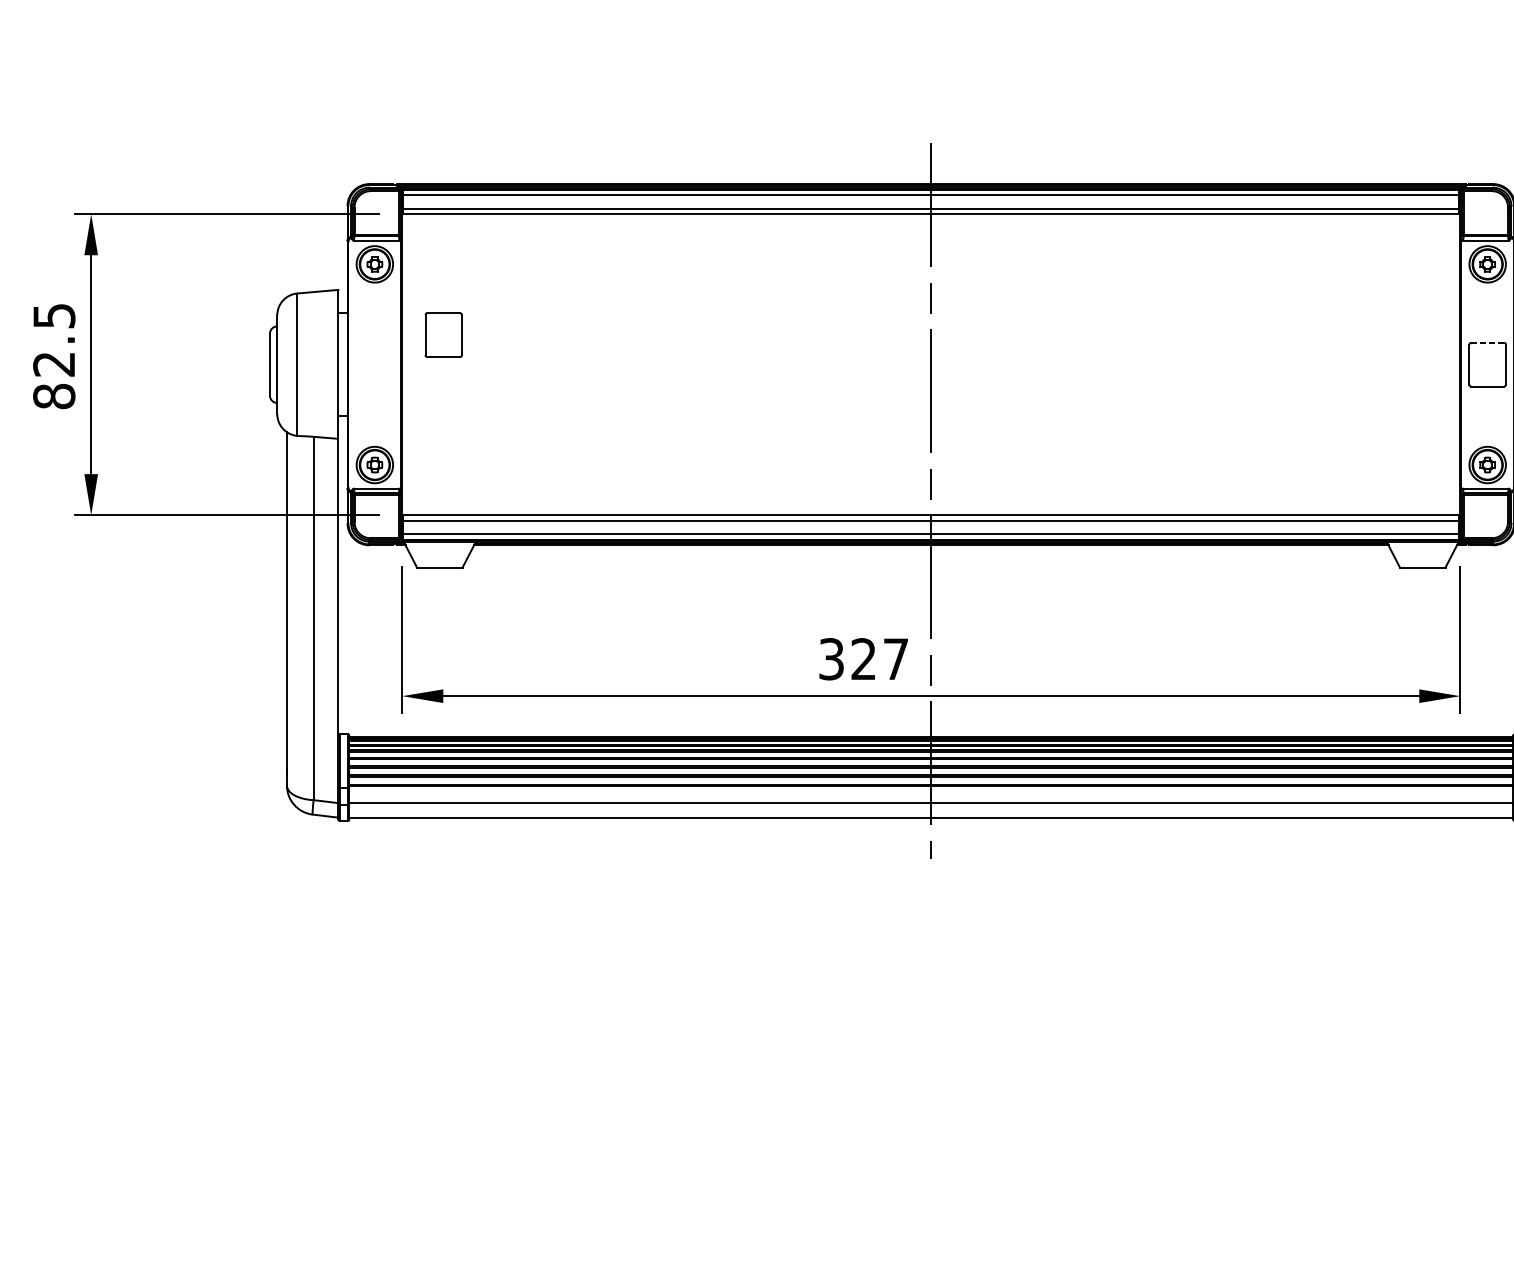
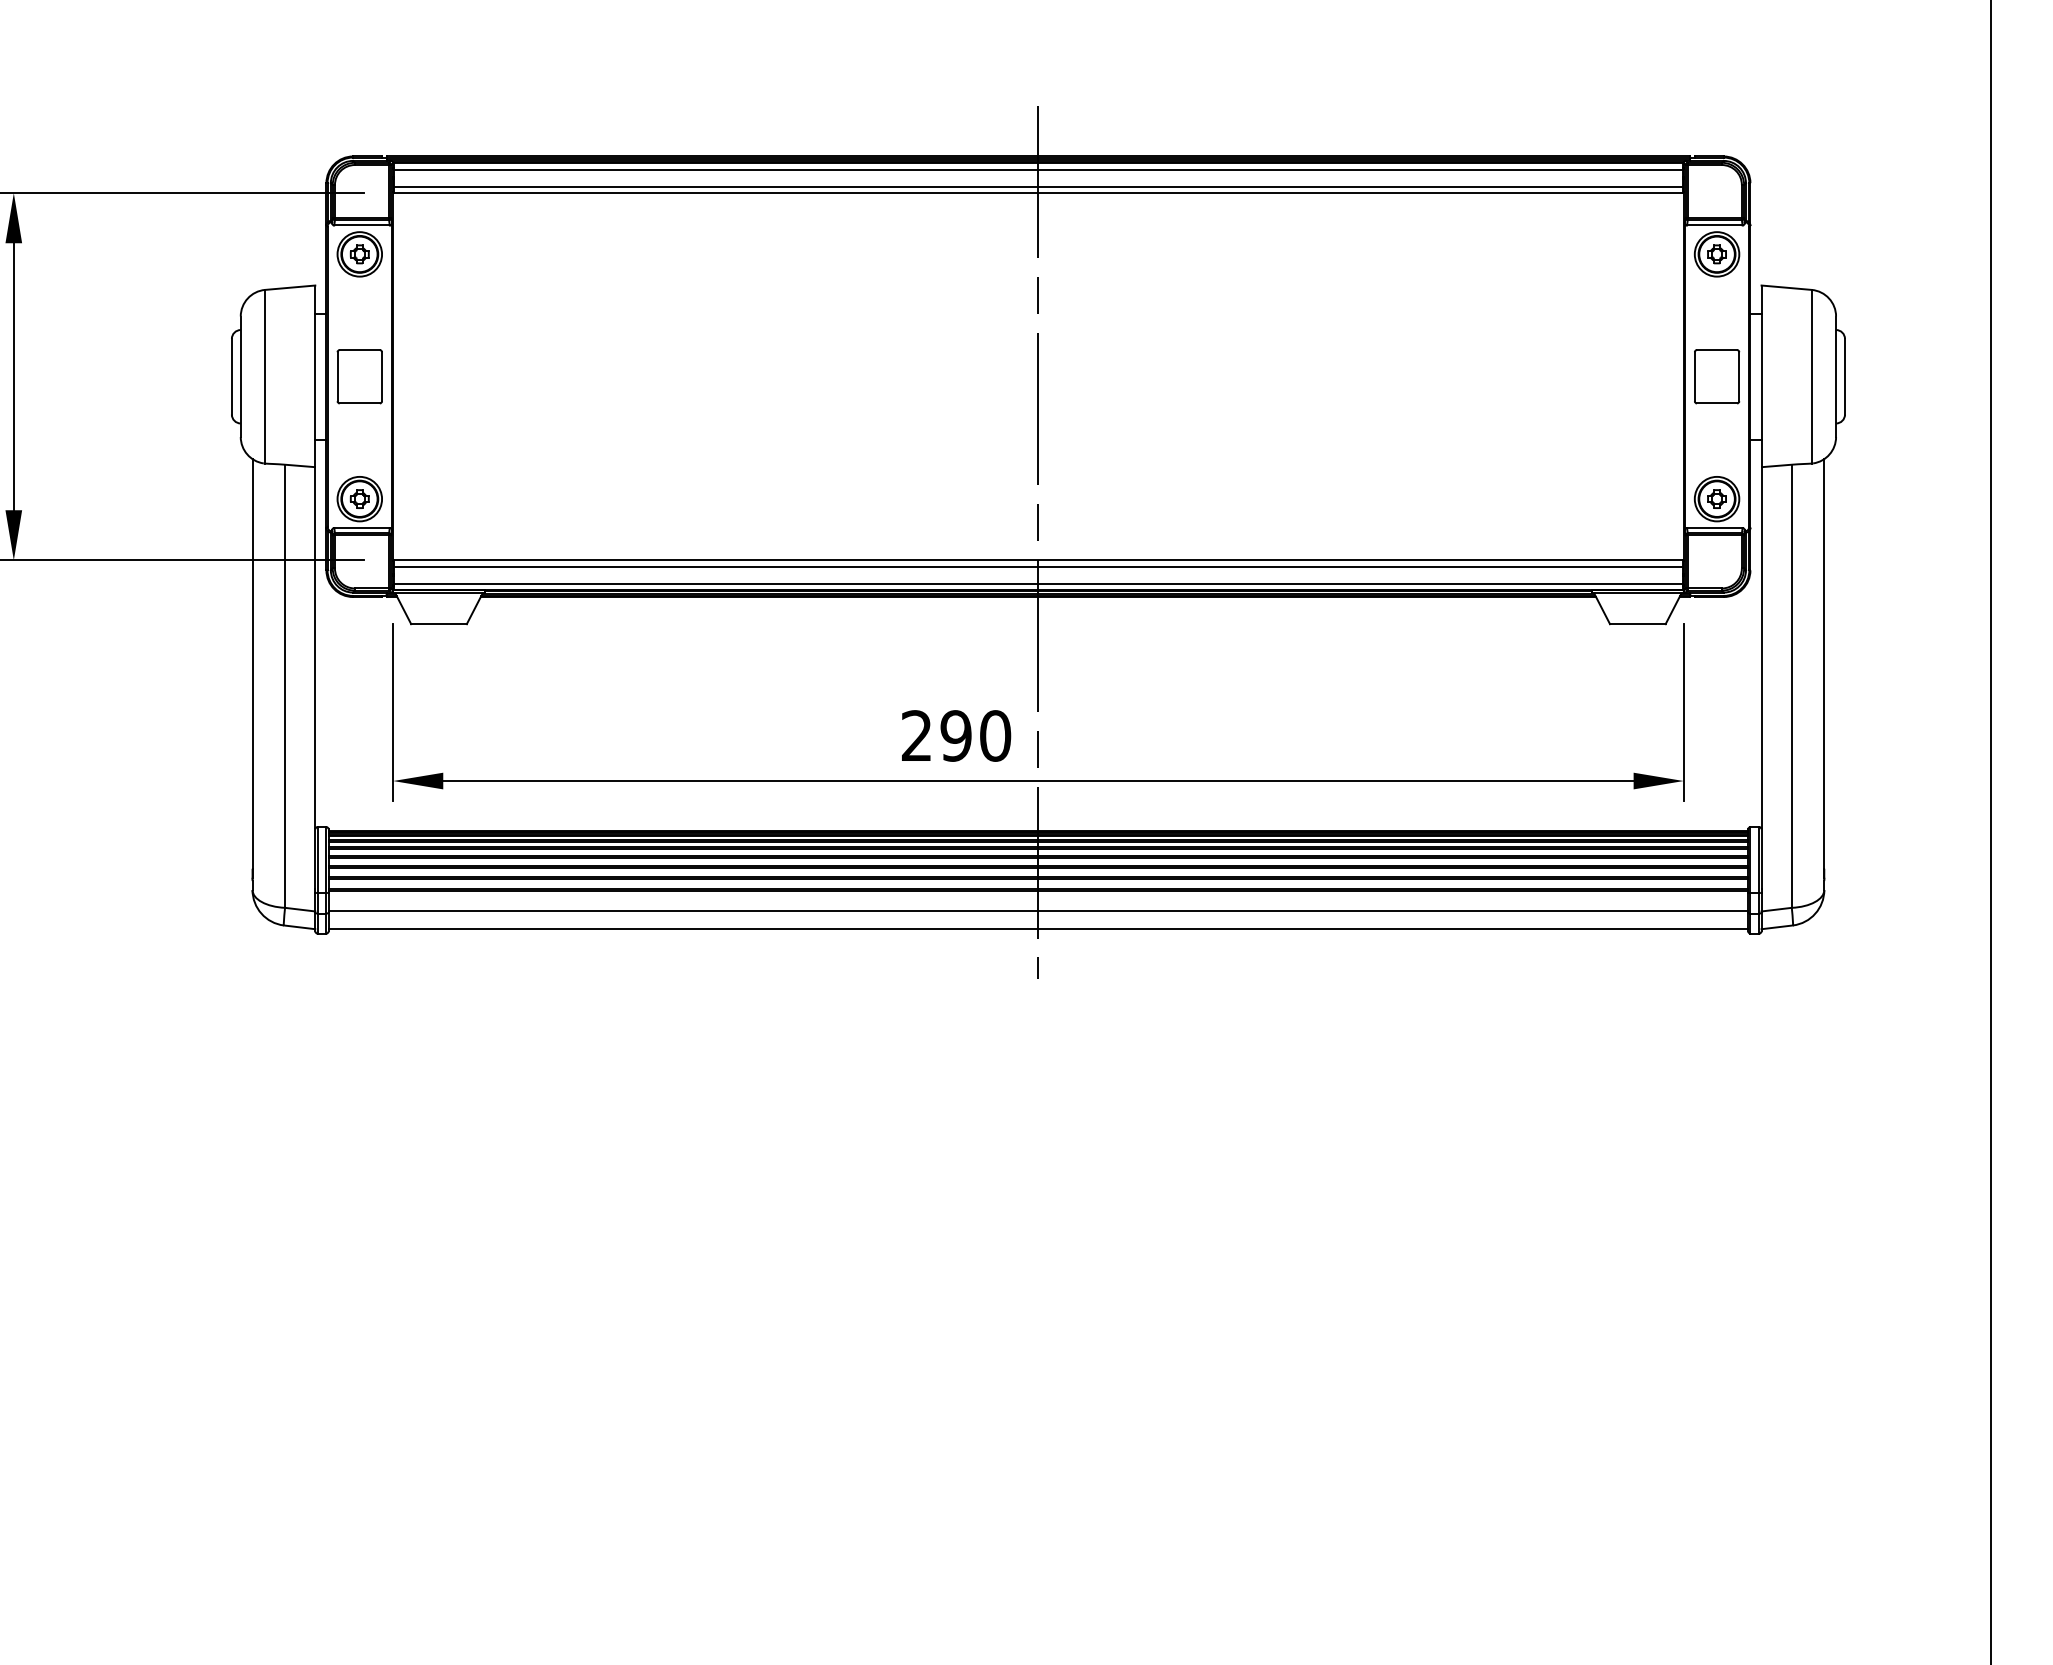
part: (443, 334) -> (359, 376), moved
line: (1488, 343) -> (1717, 350), dashed -> solid
text: (864, 658) -> (956, 735), 327 -> 290

